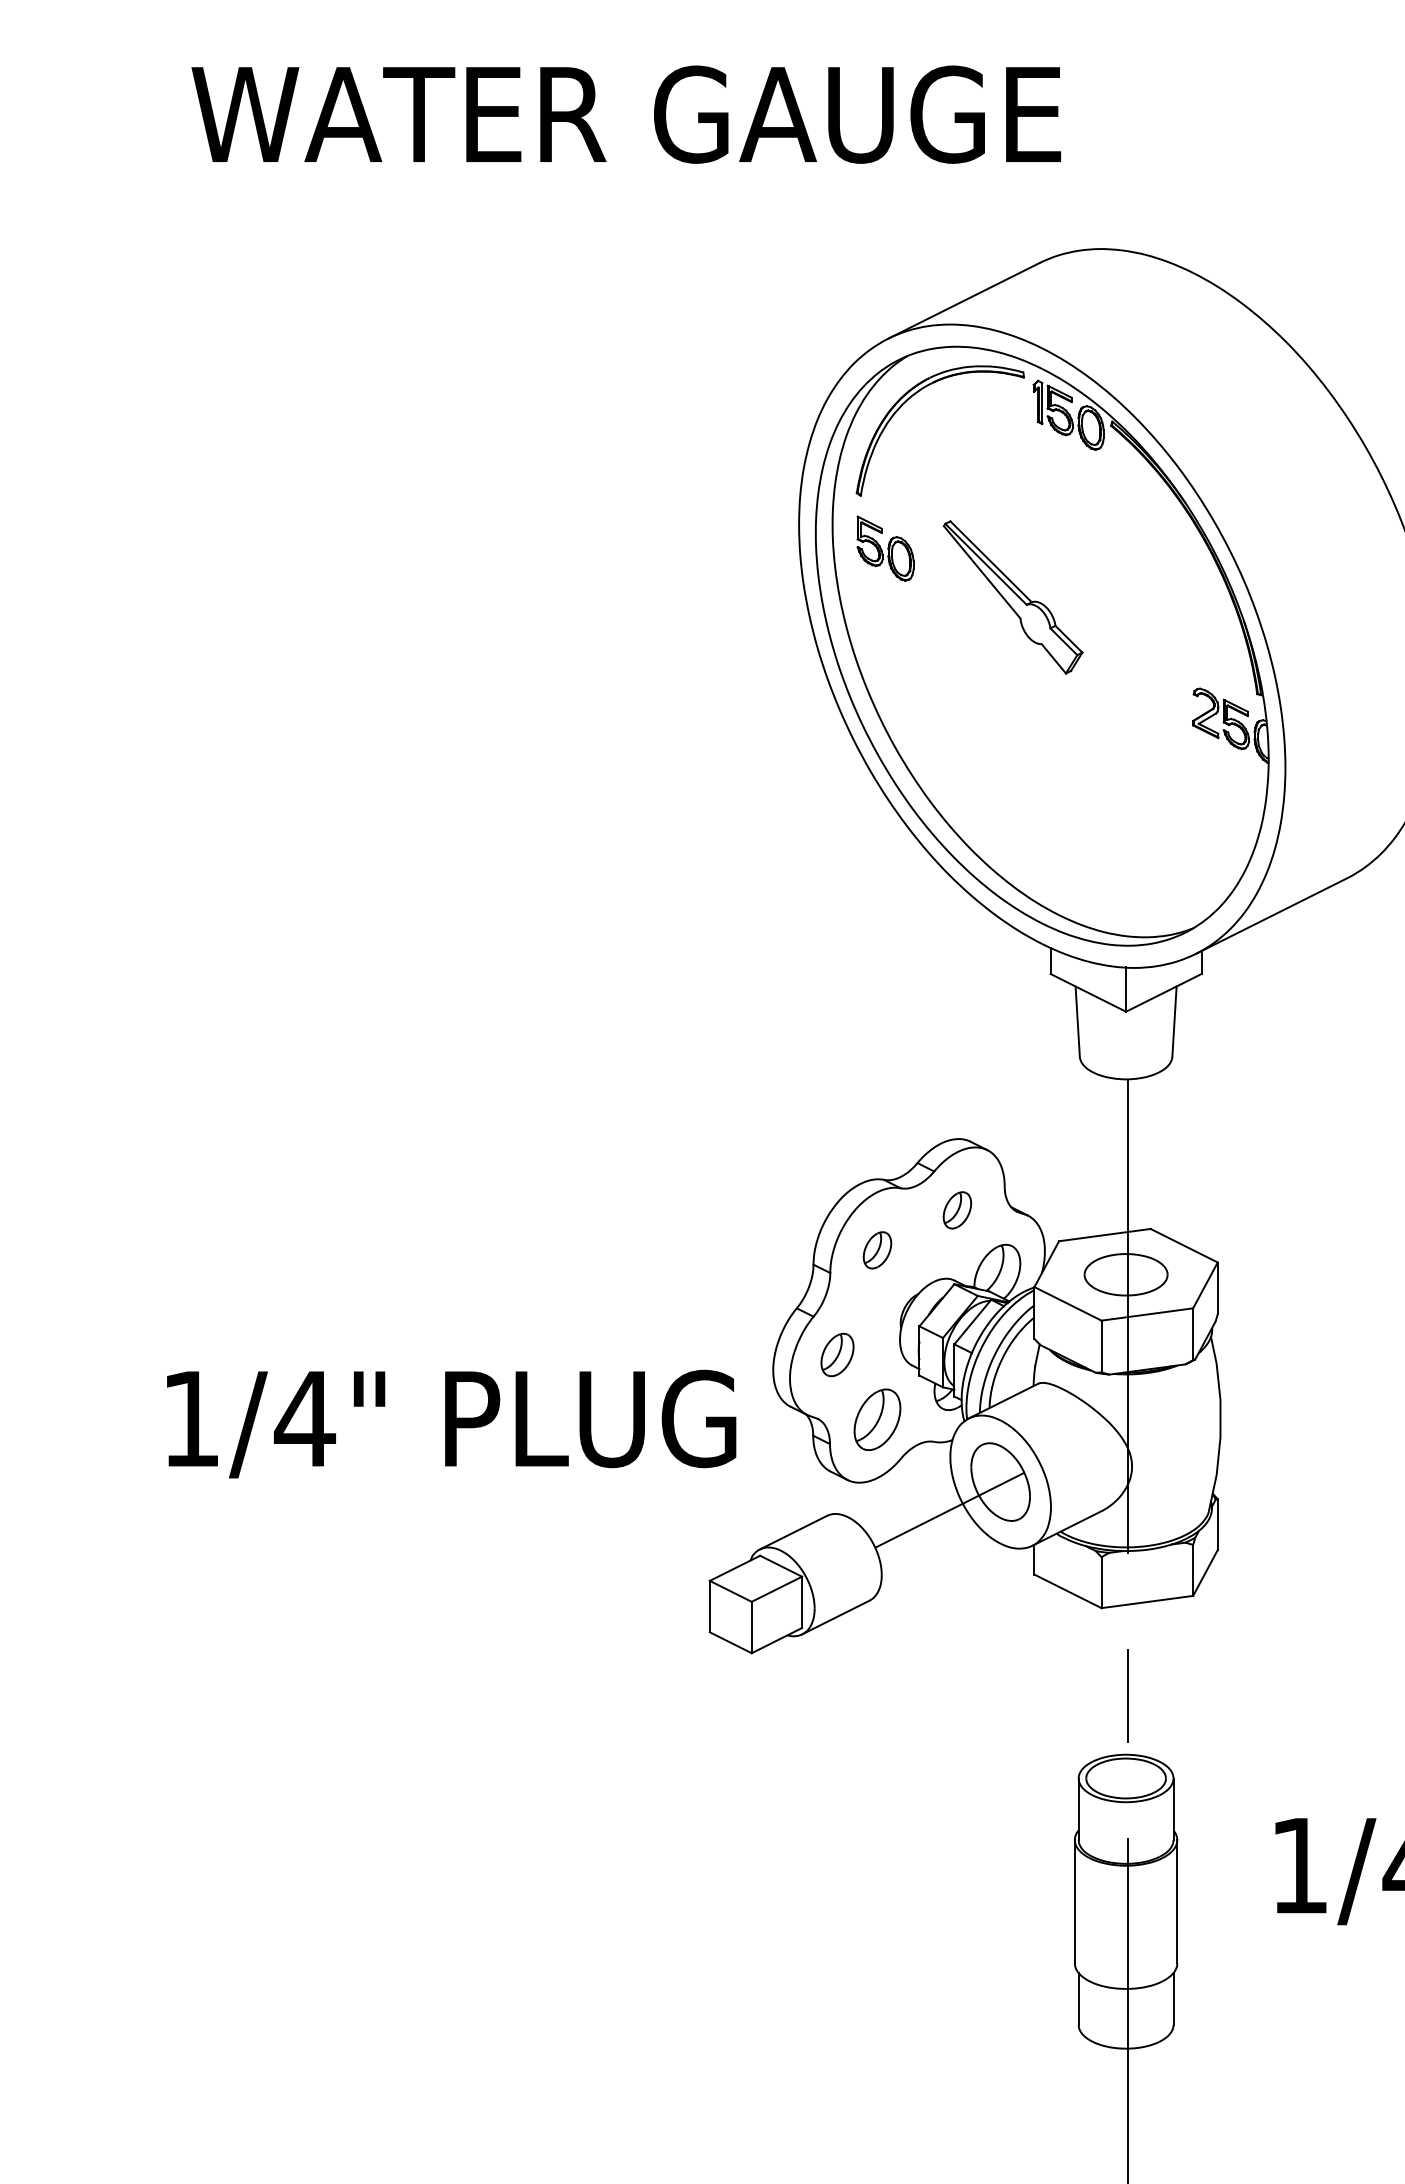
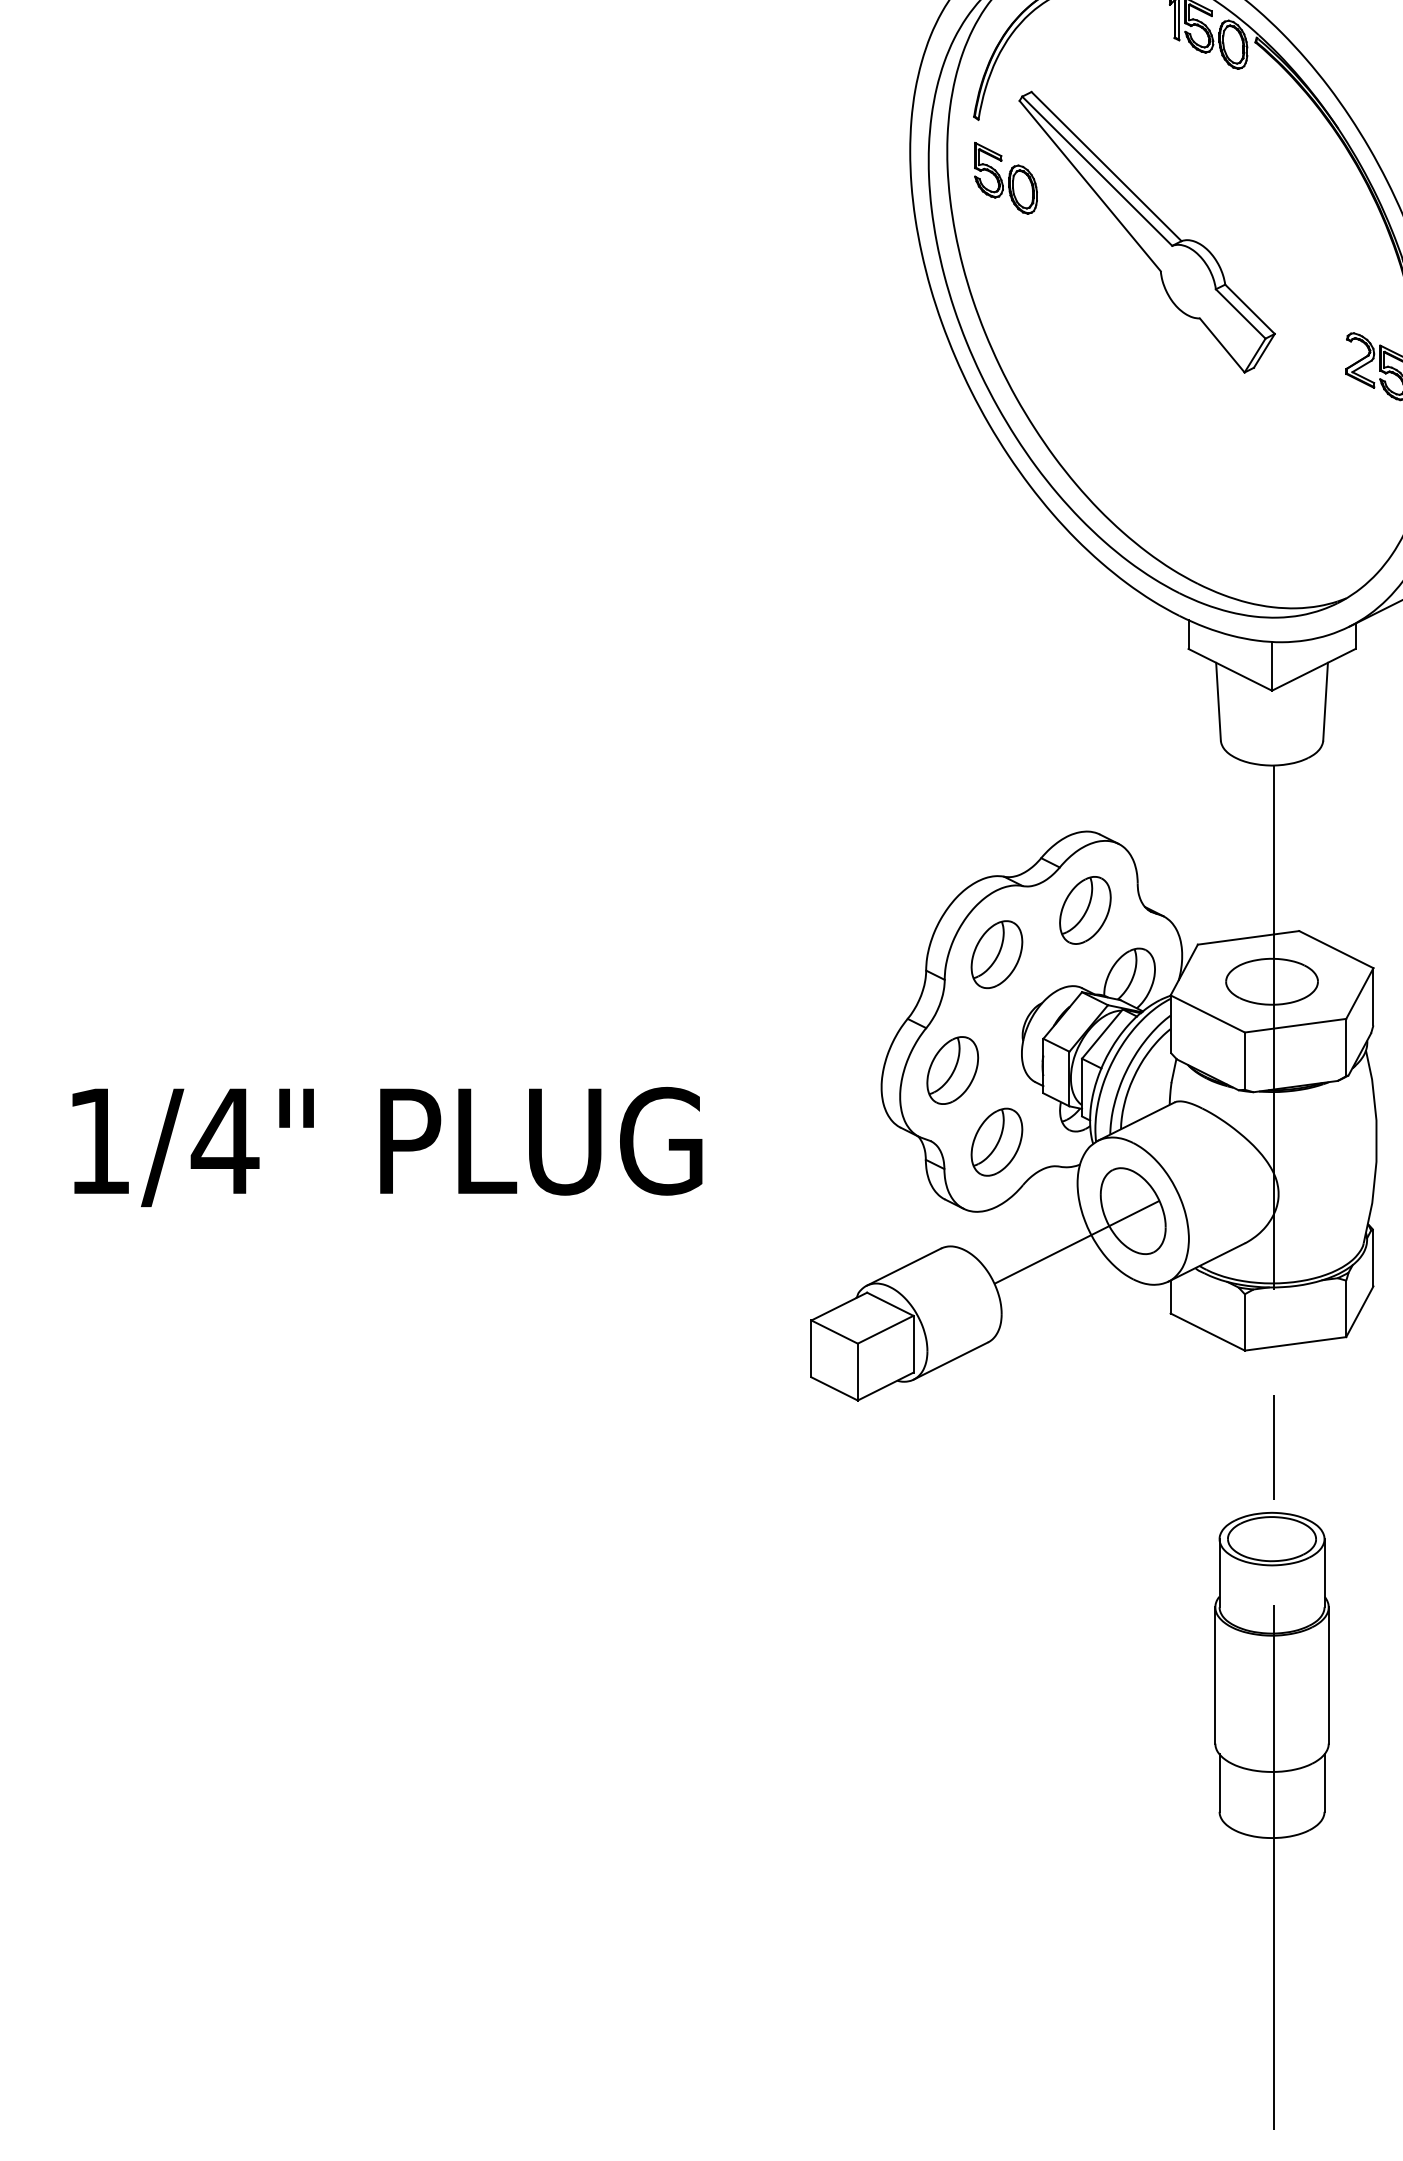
part: (1012, 597) -> (1146, 232), size x1.67
part: (957, 1210) -> (1085, 910), size x1.67
part: (877, 1250) -> (996, 954), size x1.67
part: (837, 1354) -> (952, 1069), size x1.43
text: (451, 1423) -> (387, 1146), moved

